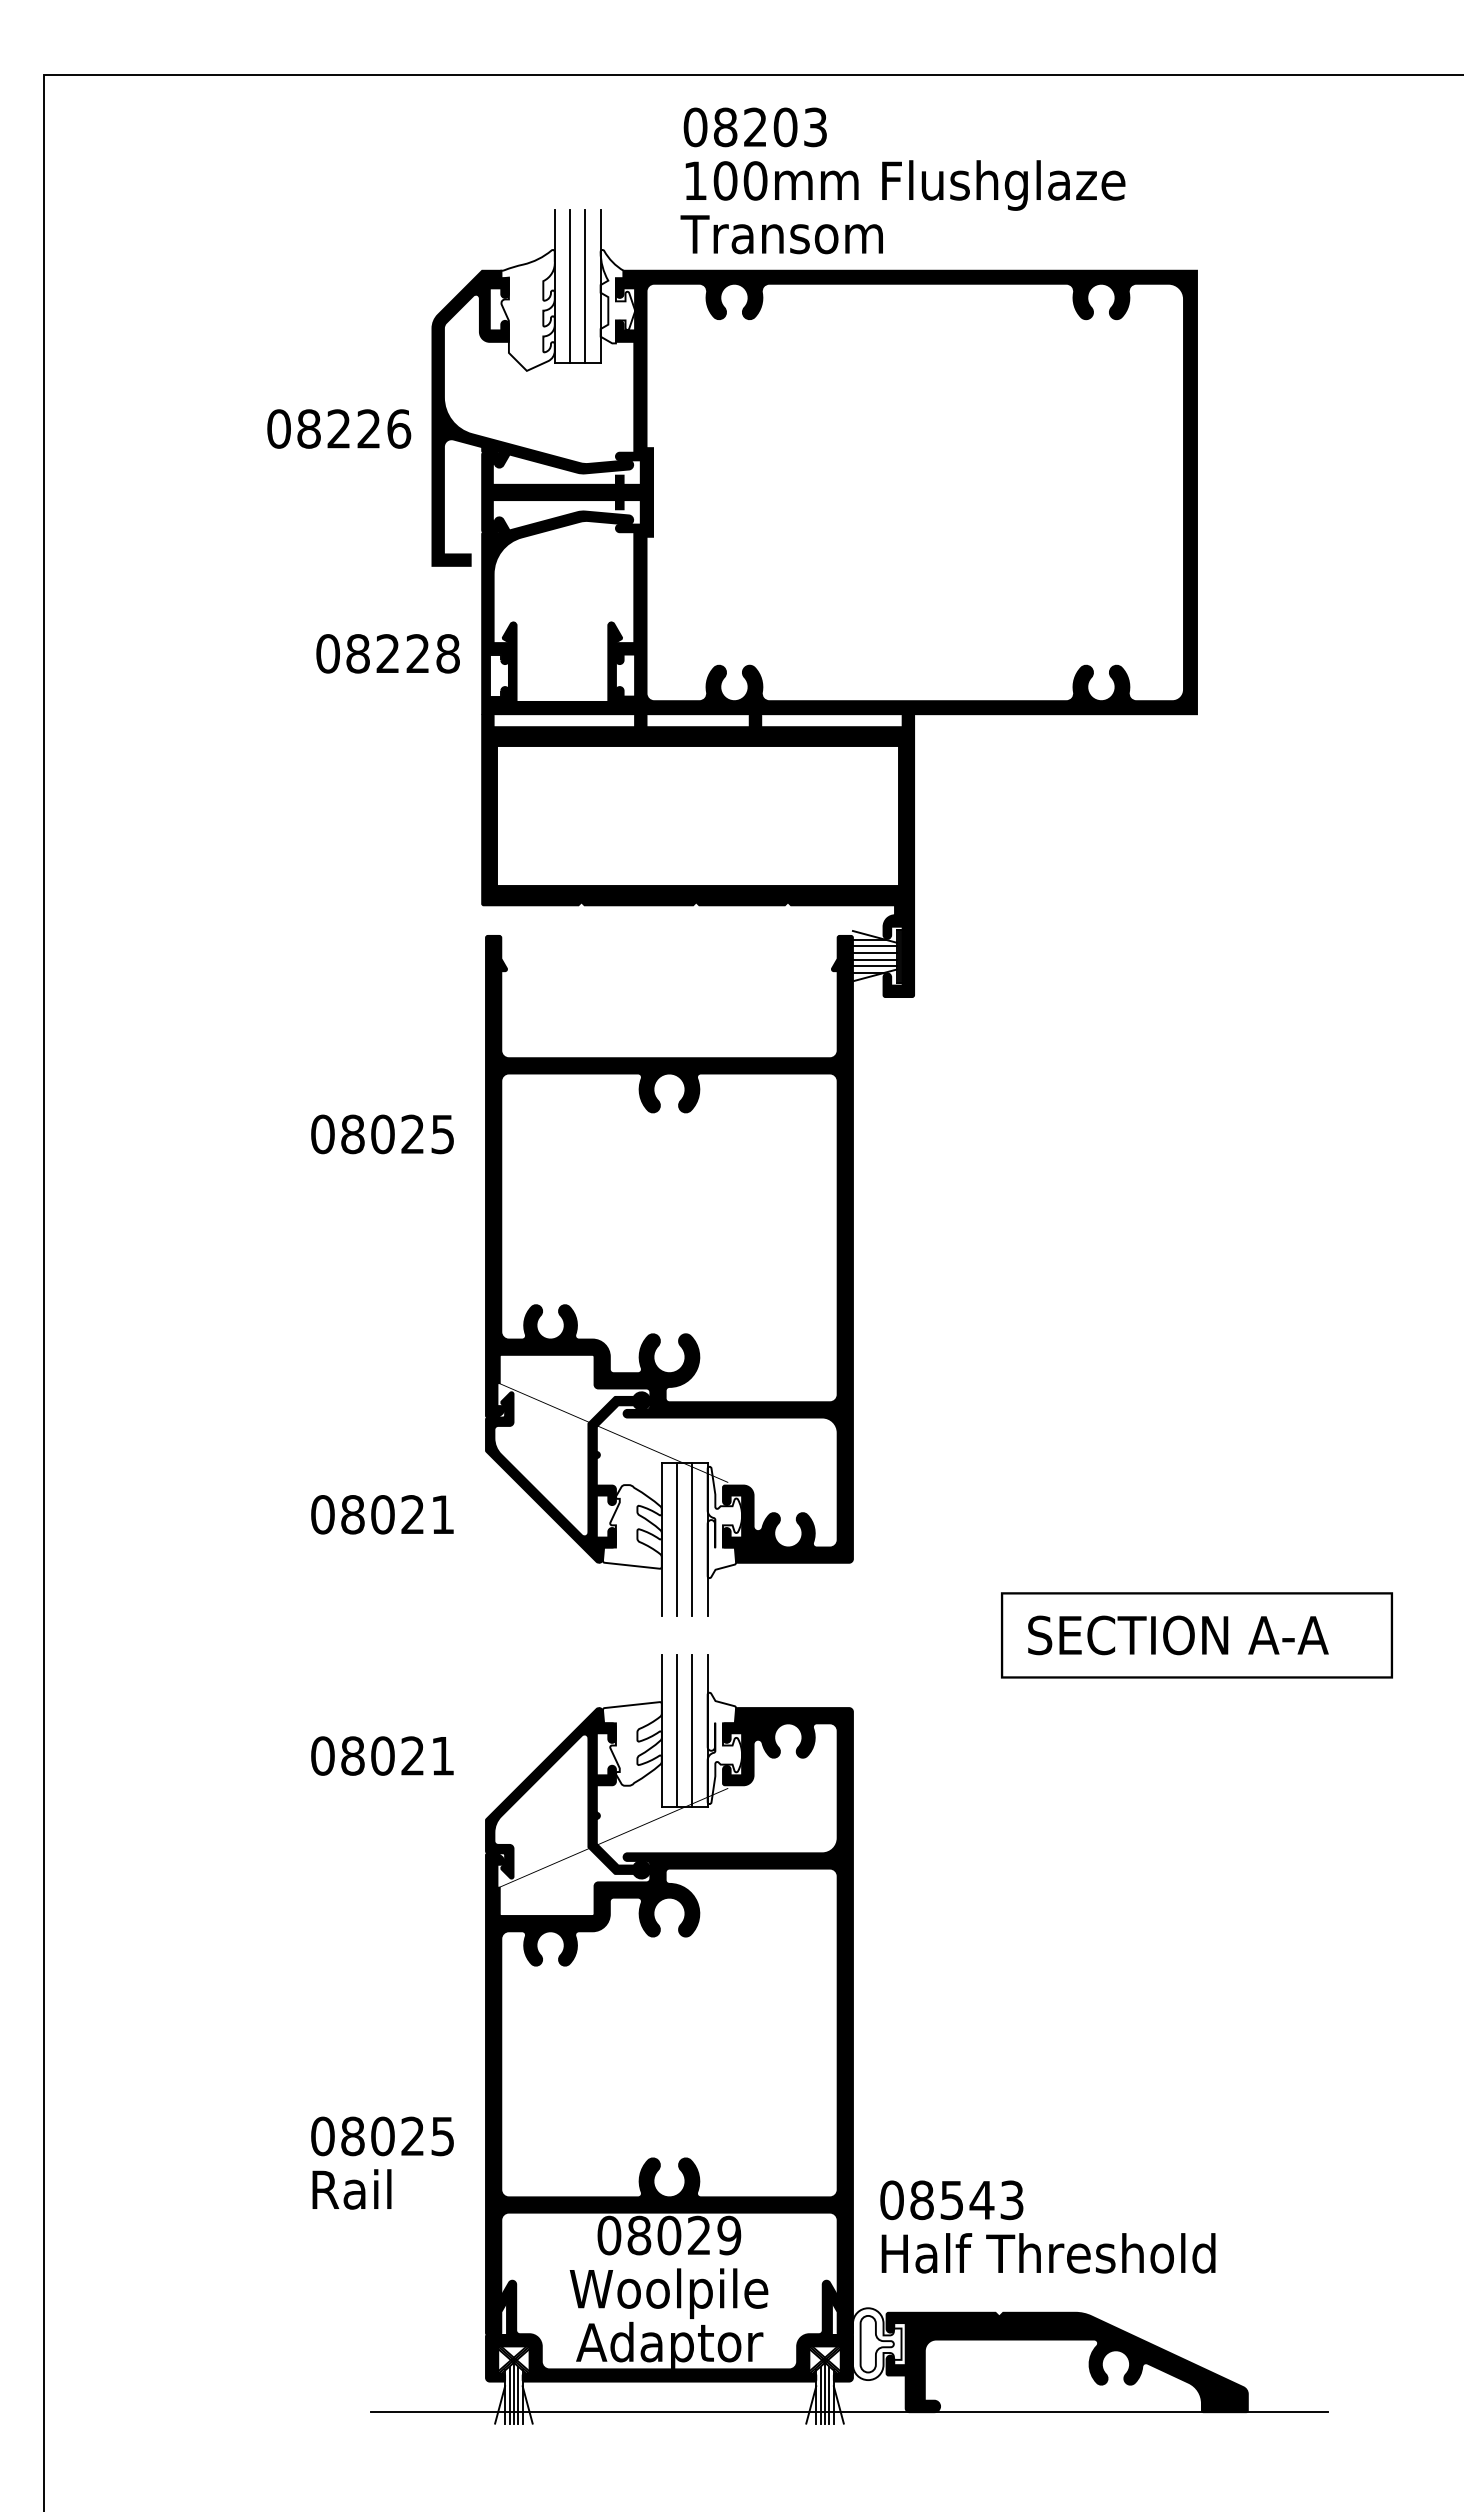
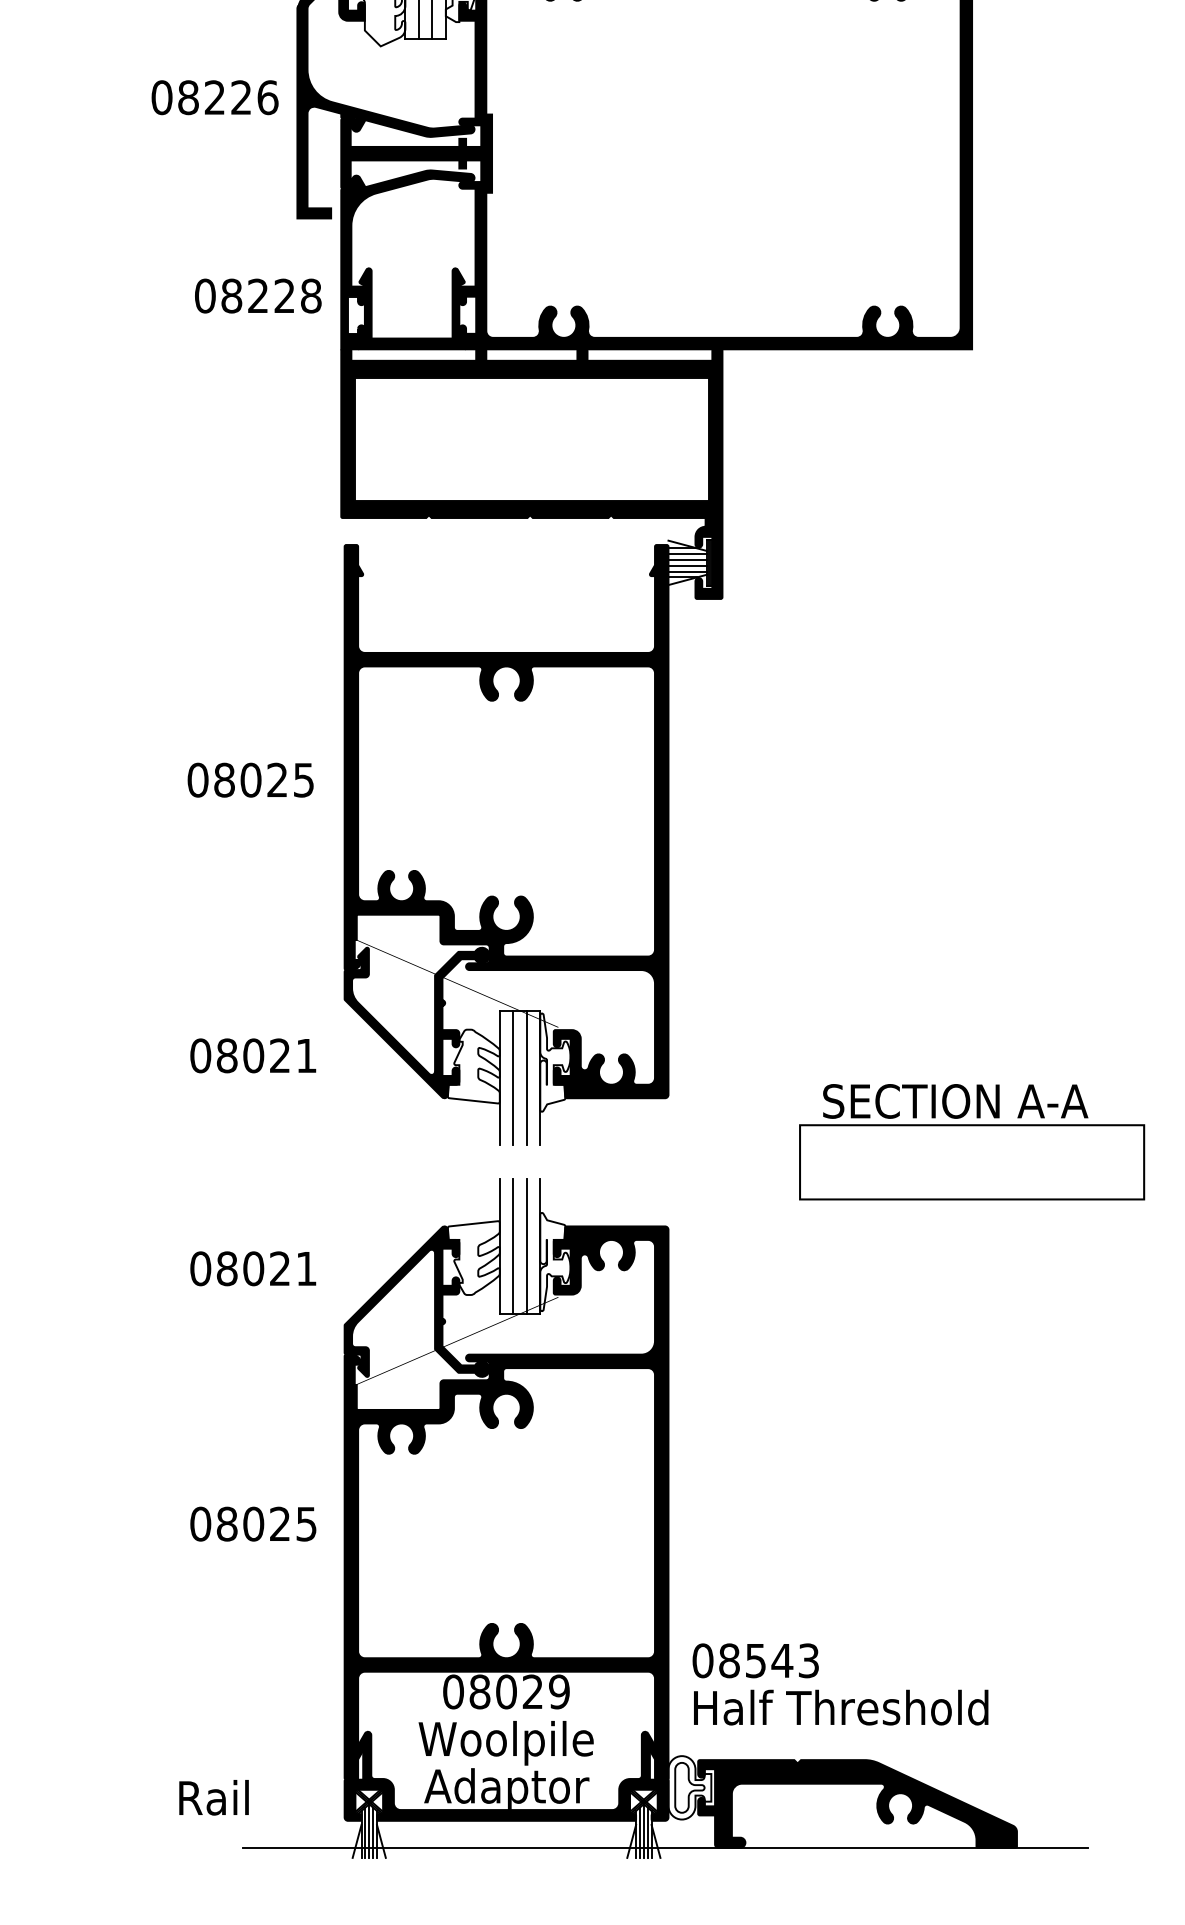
text: (382, 1134) -> (250, 780), moved
text: (1178, 1635) -> (955, 1101), moved
text: (382, 2136) -> (253, 1524), moved
text: (351, 2189) -> (213, 1797), moved

